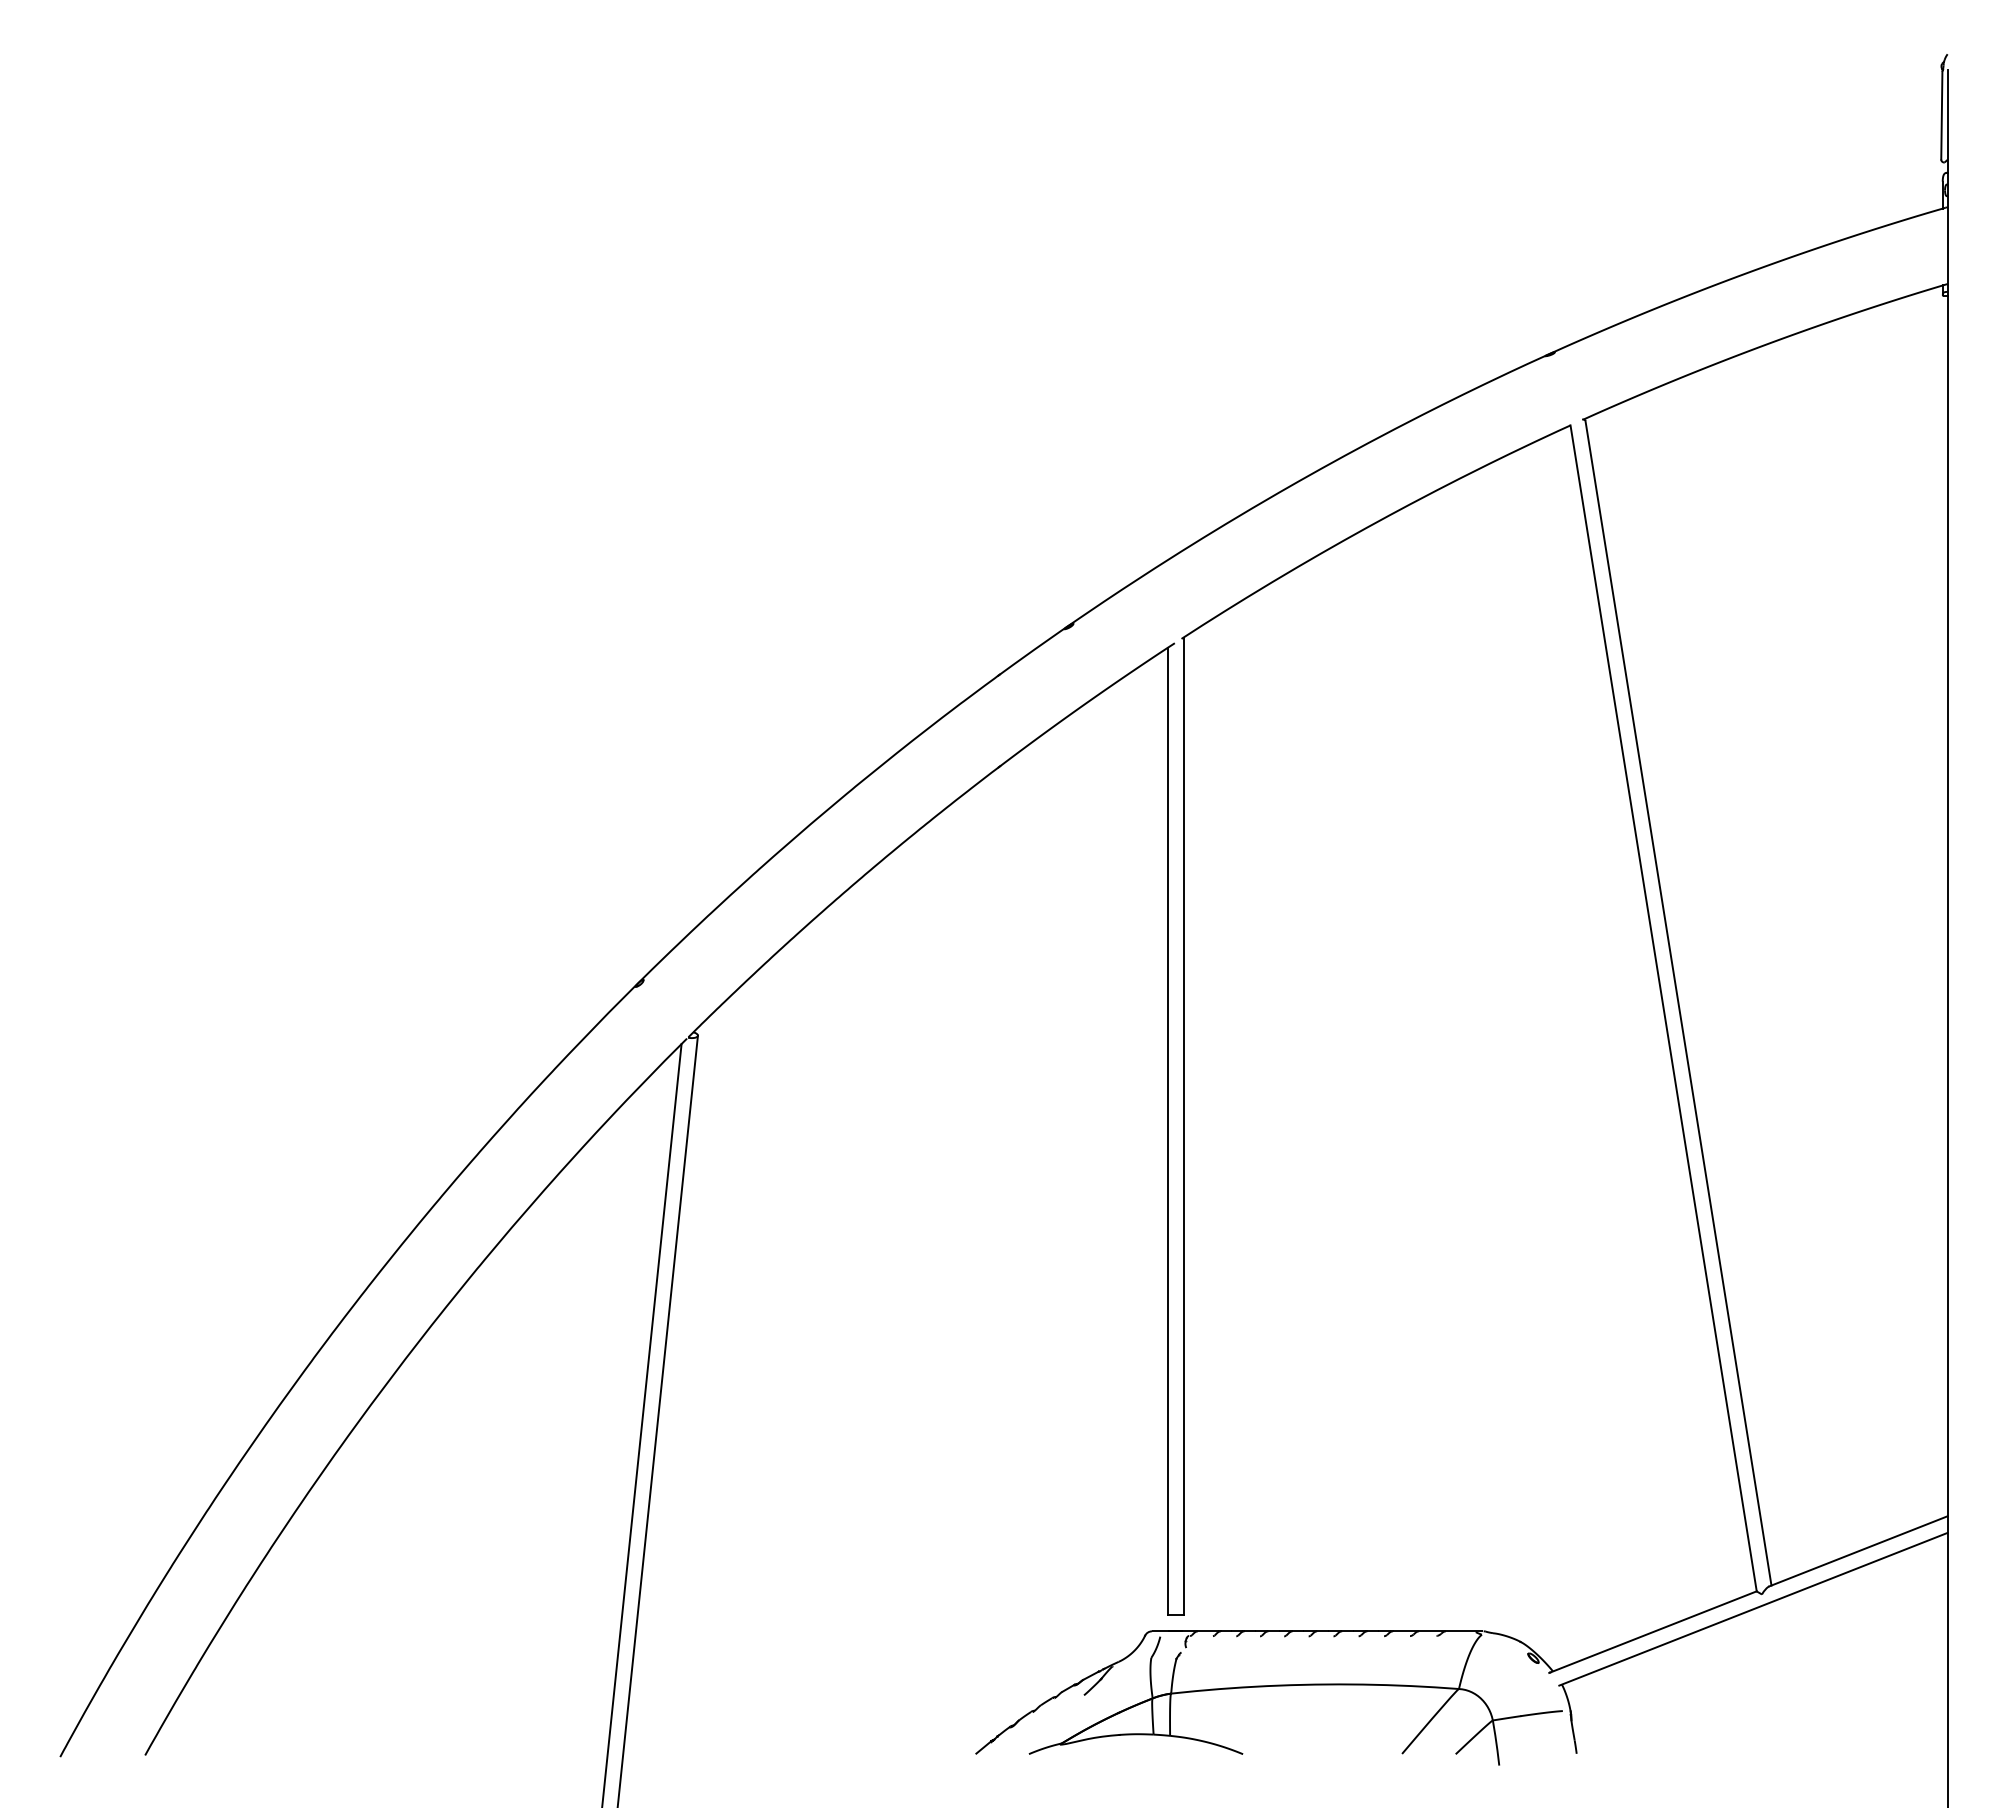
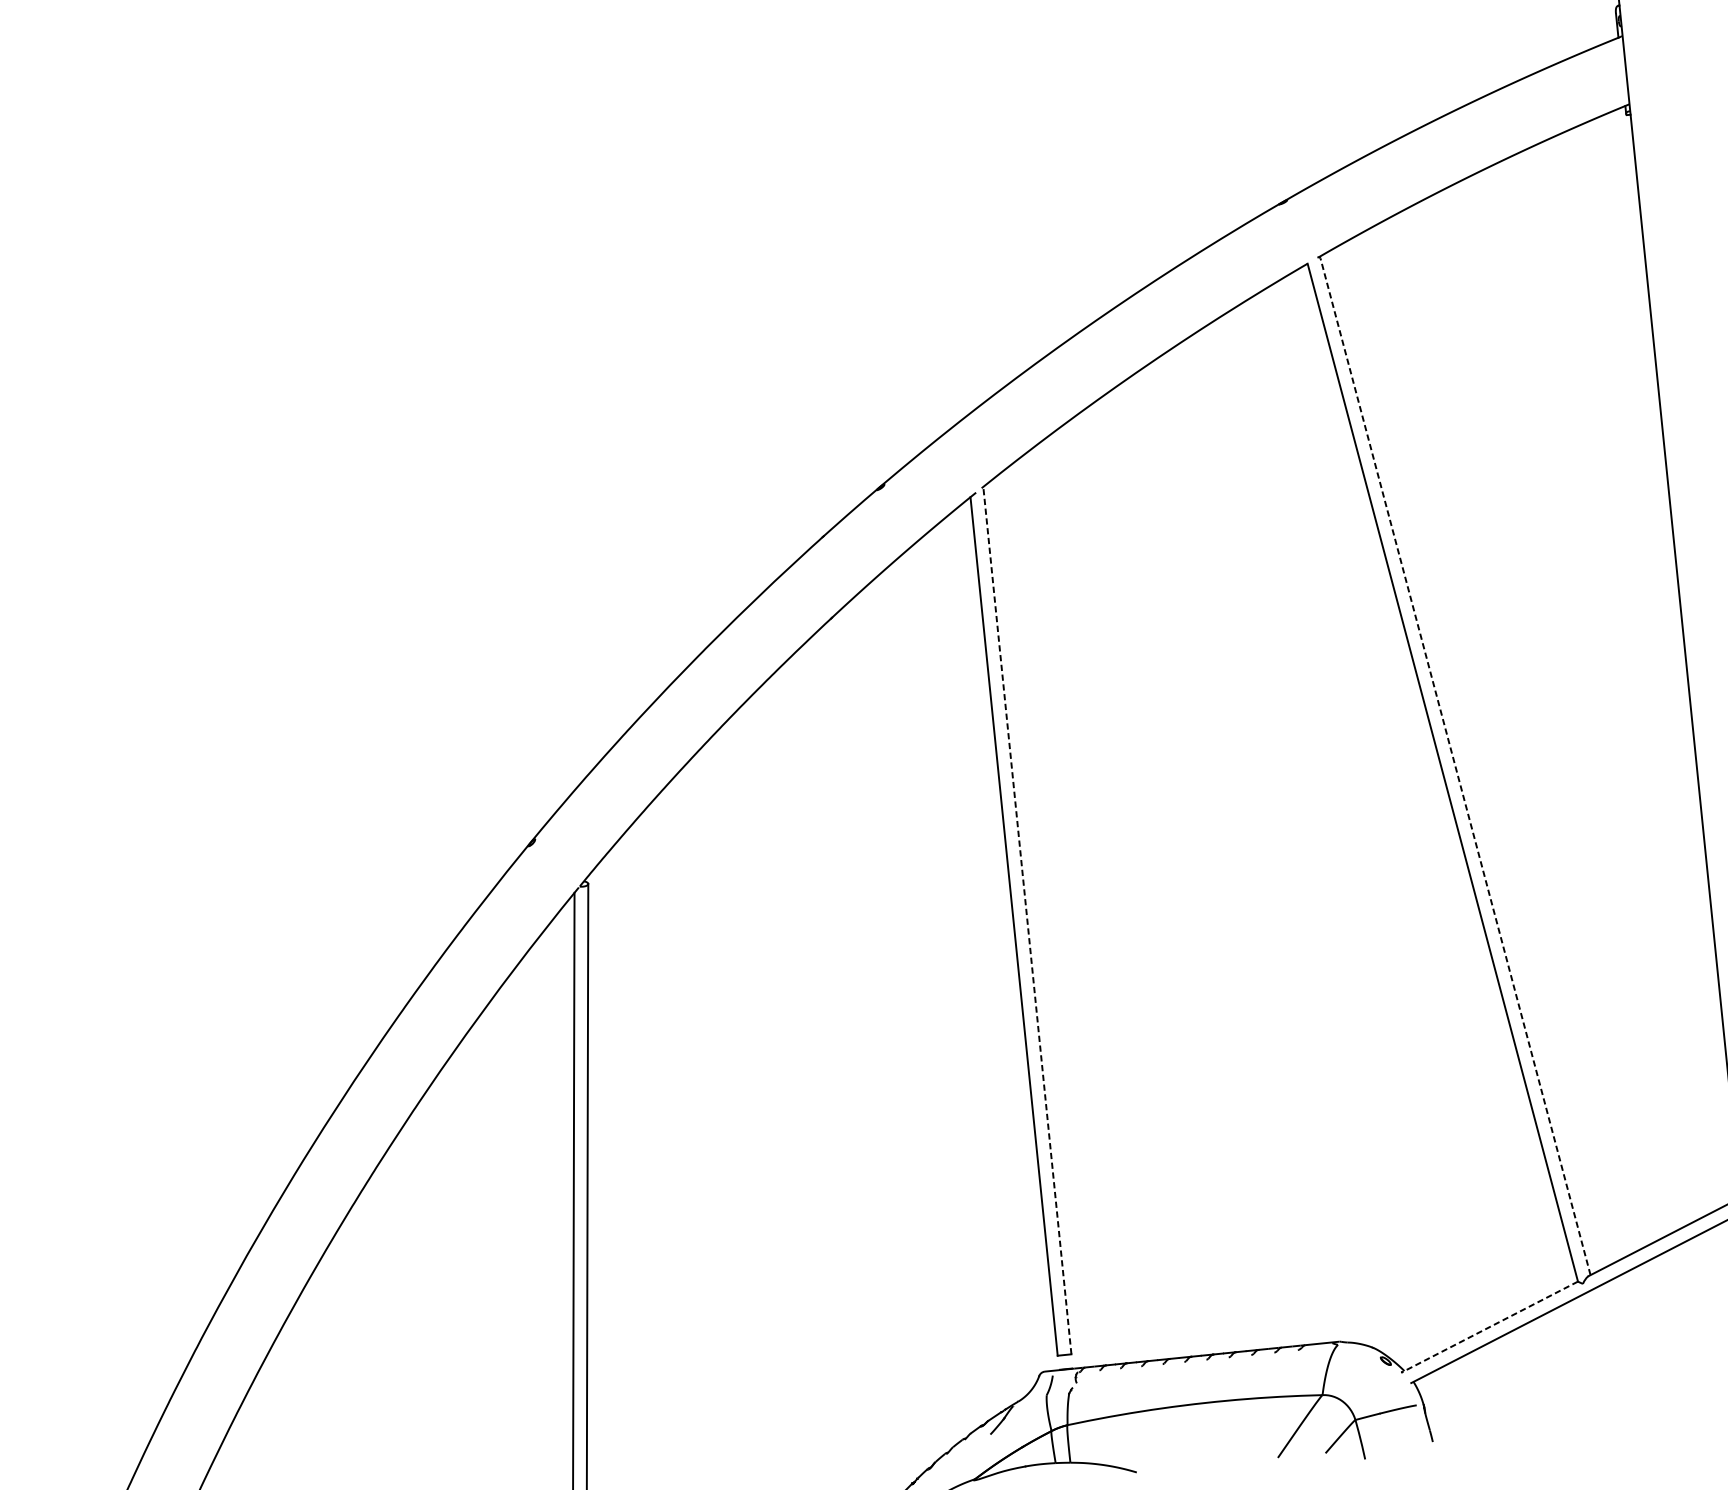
line: (1678, 1003) -> (1455, 766), solid -> dashed
line: (1183, 1126) -> (1027, 920), solid -> dashed
line: (1652, 1632) -> (1489, 1327), solid -> dashed

